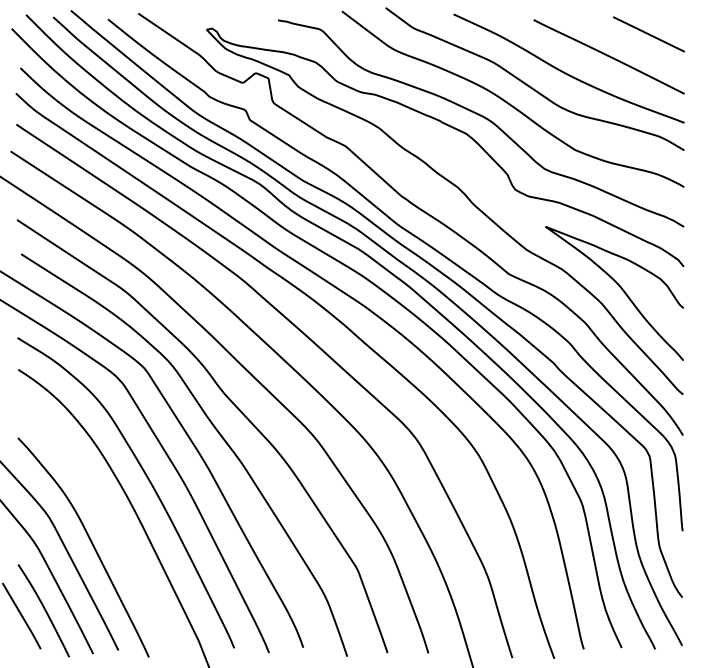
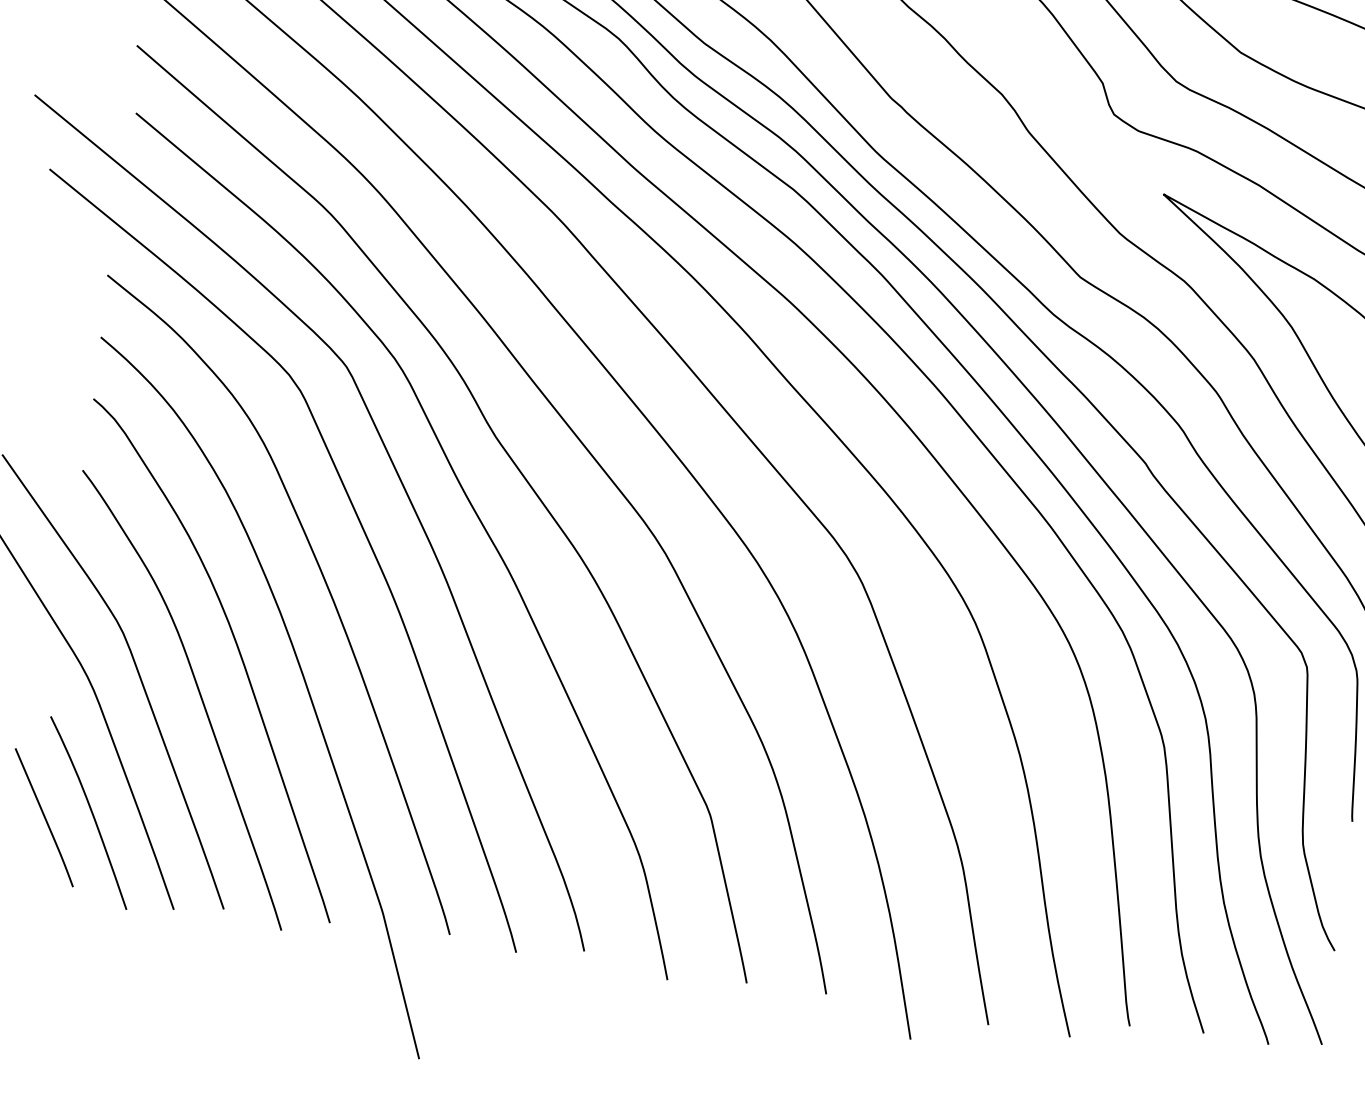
curve: (107, 518) -> (236, 649), added

